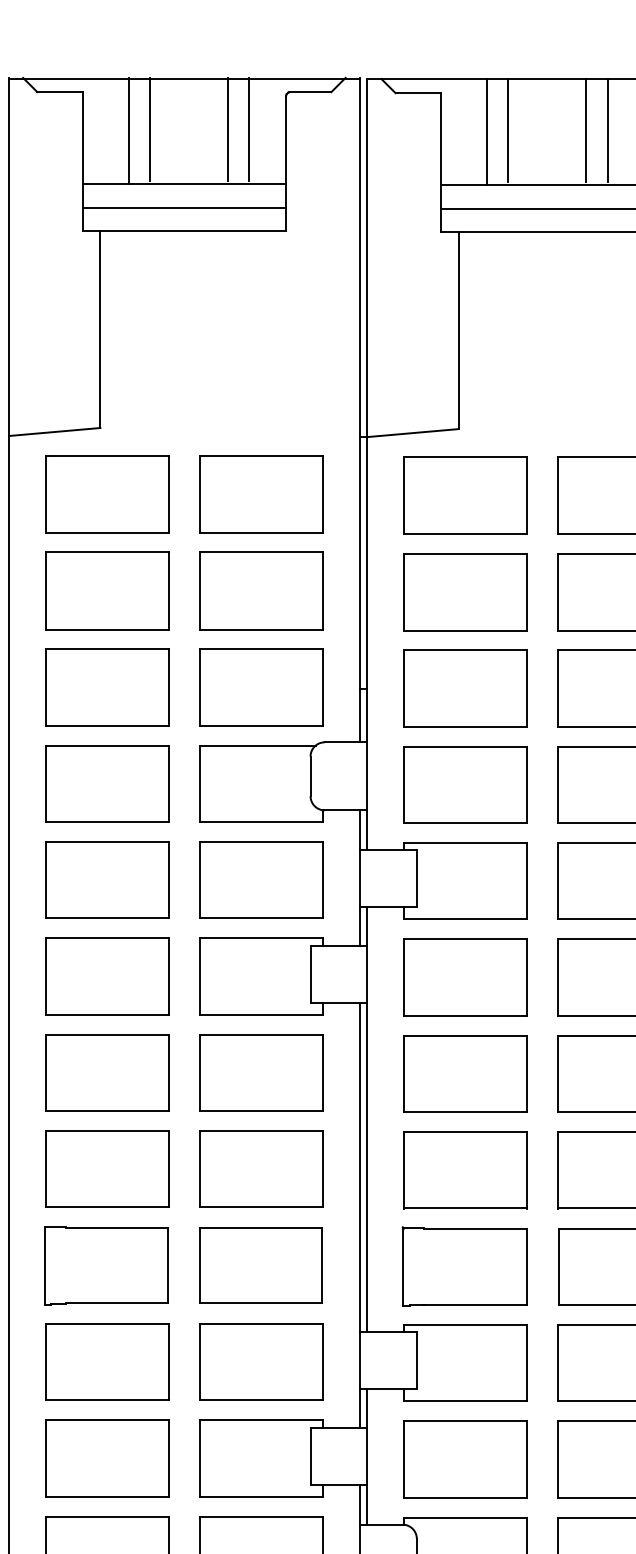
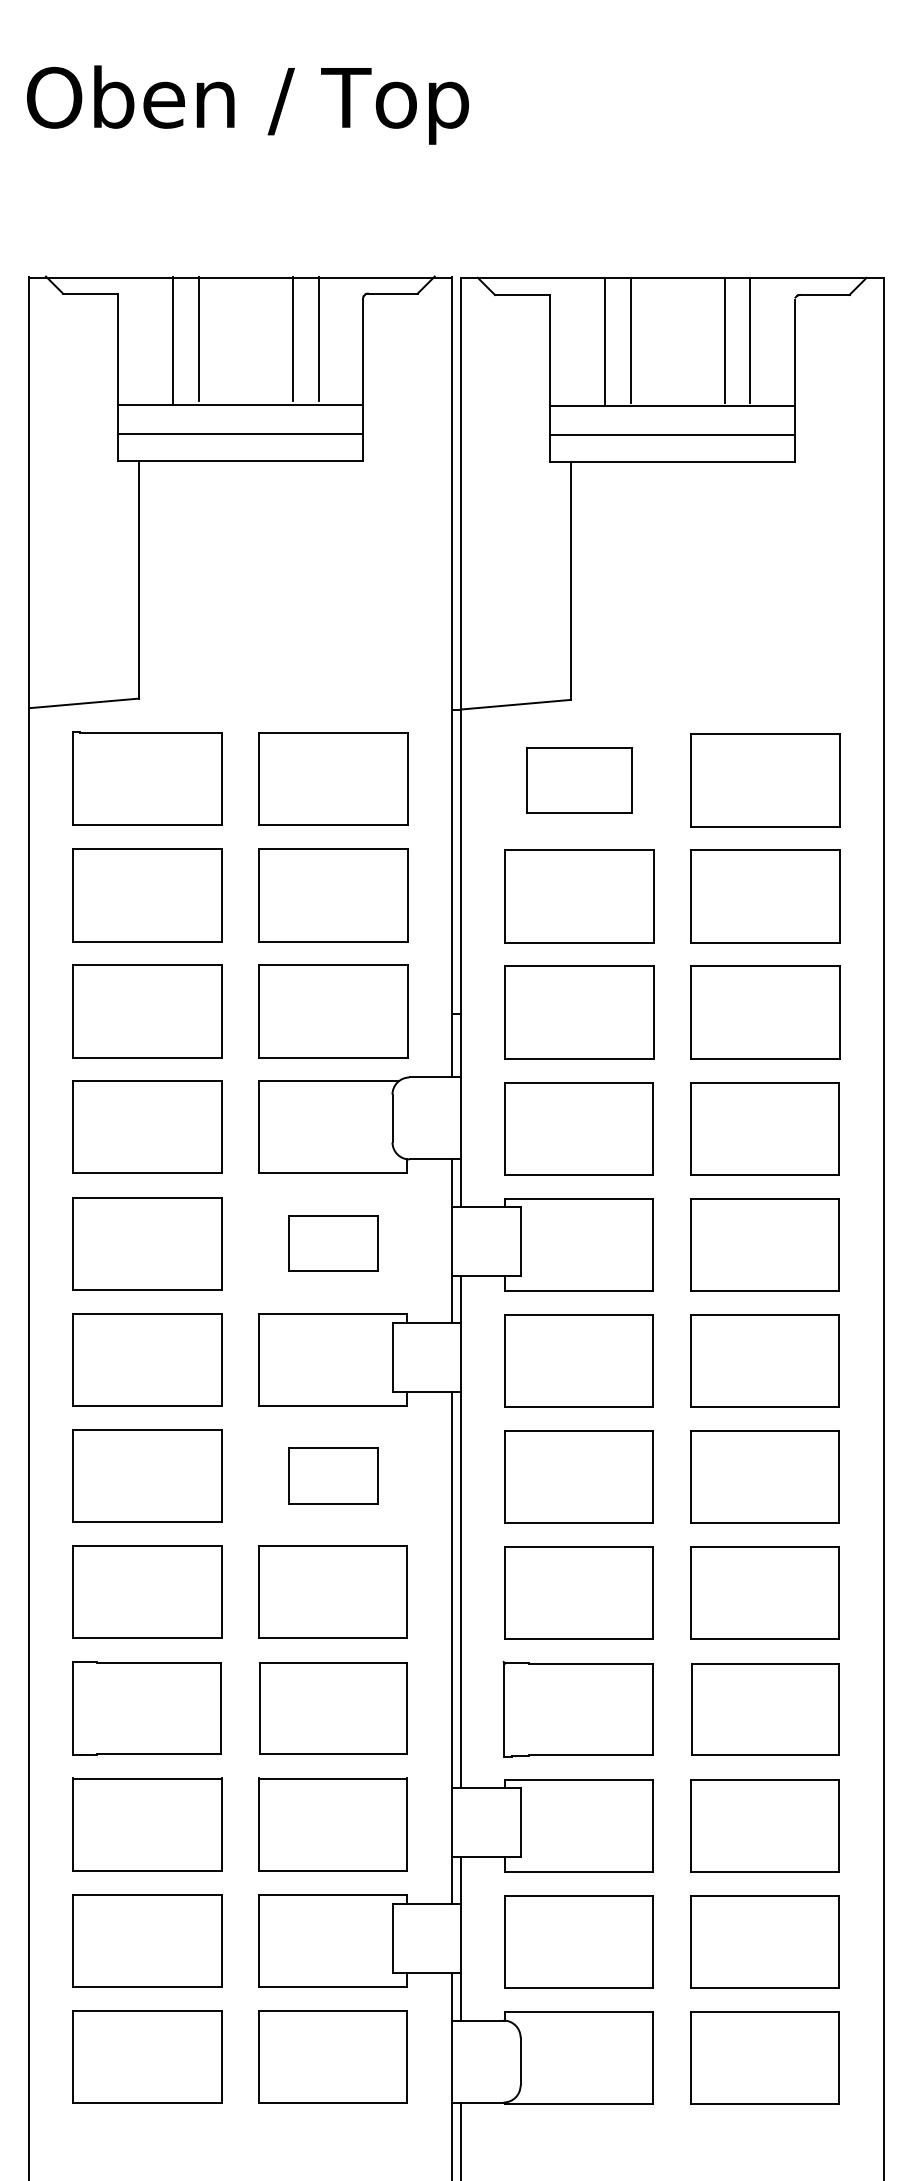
part: (465, 495) -> (579, 780), size x0.7
part: (260, 880) -> (332, 1243), size x0.6
part: (260, 1072) -> (332, 1475), size x0.6

